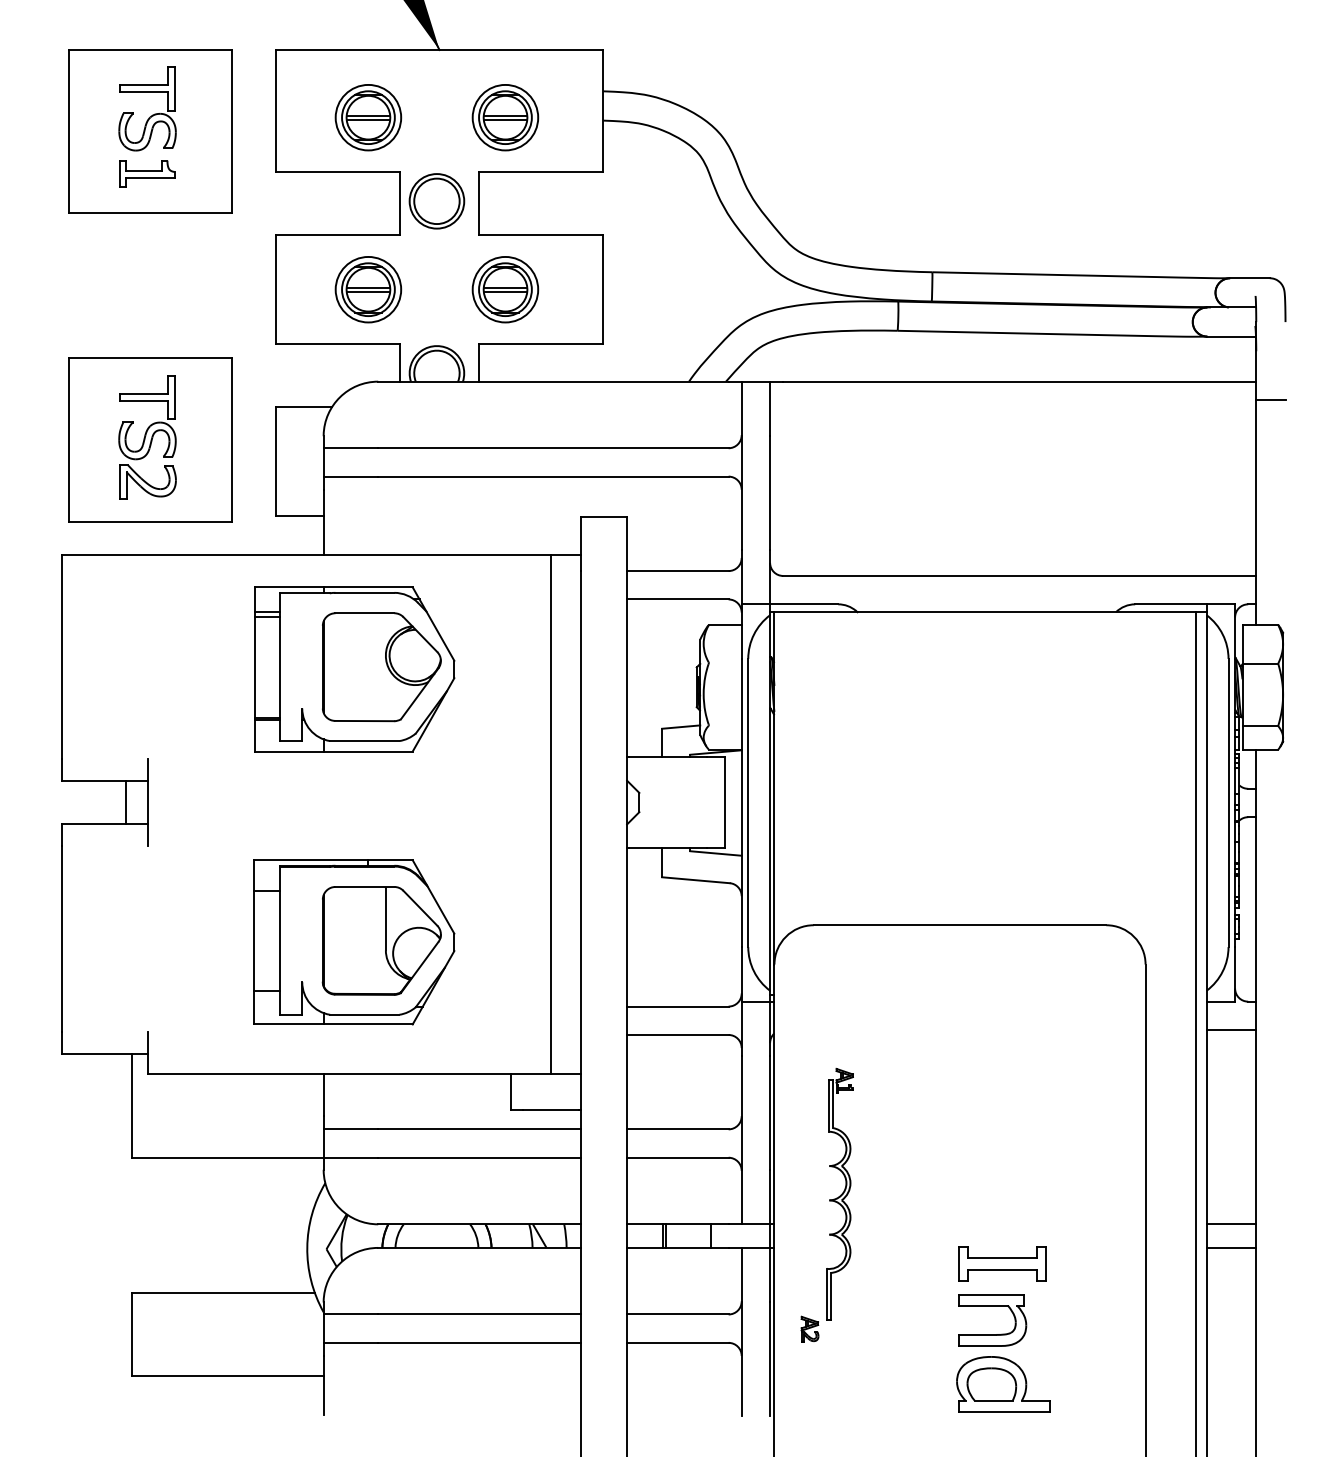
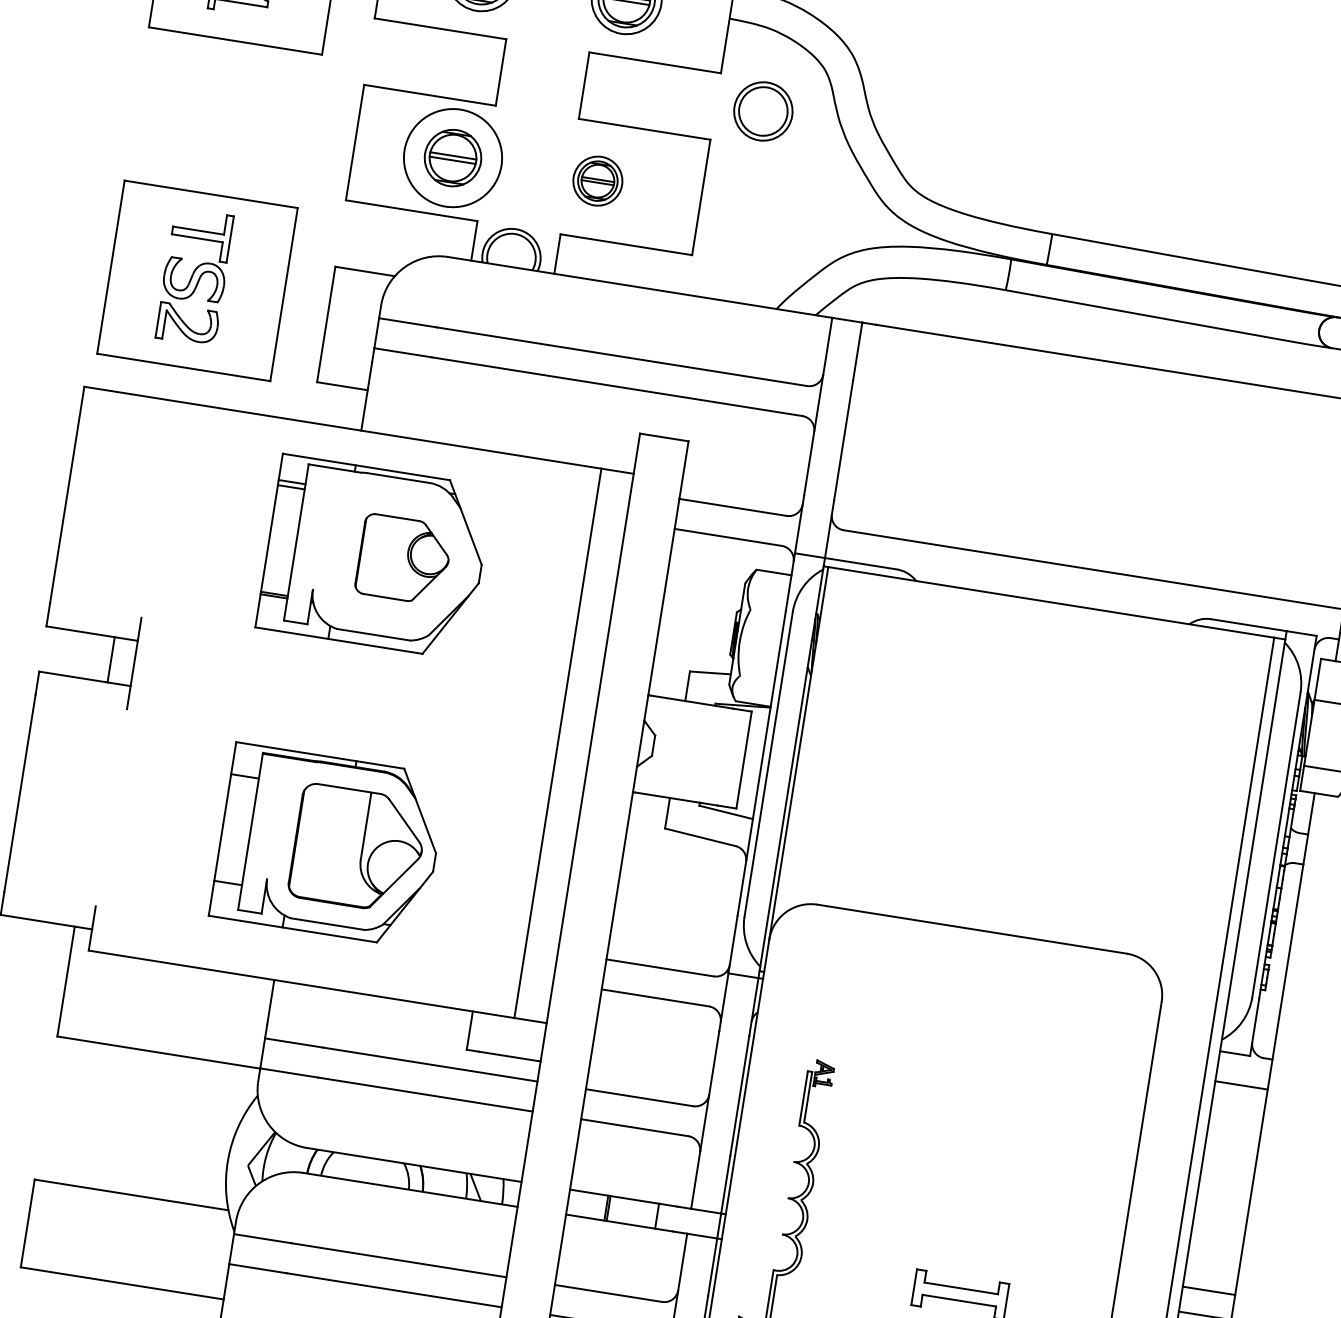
part: (436, 201) -> (762, 111), moved
circle: (368, 289) -> (453, 157), size x1.4
part: (505, 289) -> (597, 180), size x0.7
part: (381, 667) -> (403, 559), size x0.7

